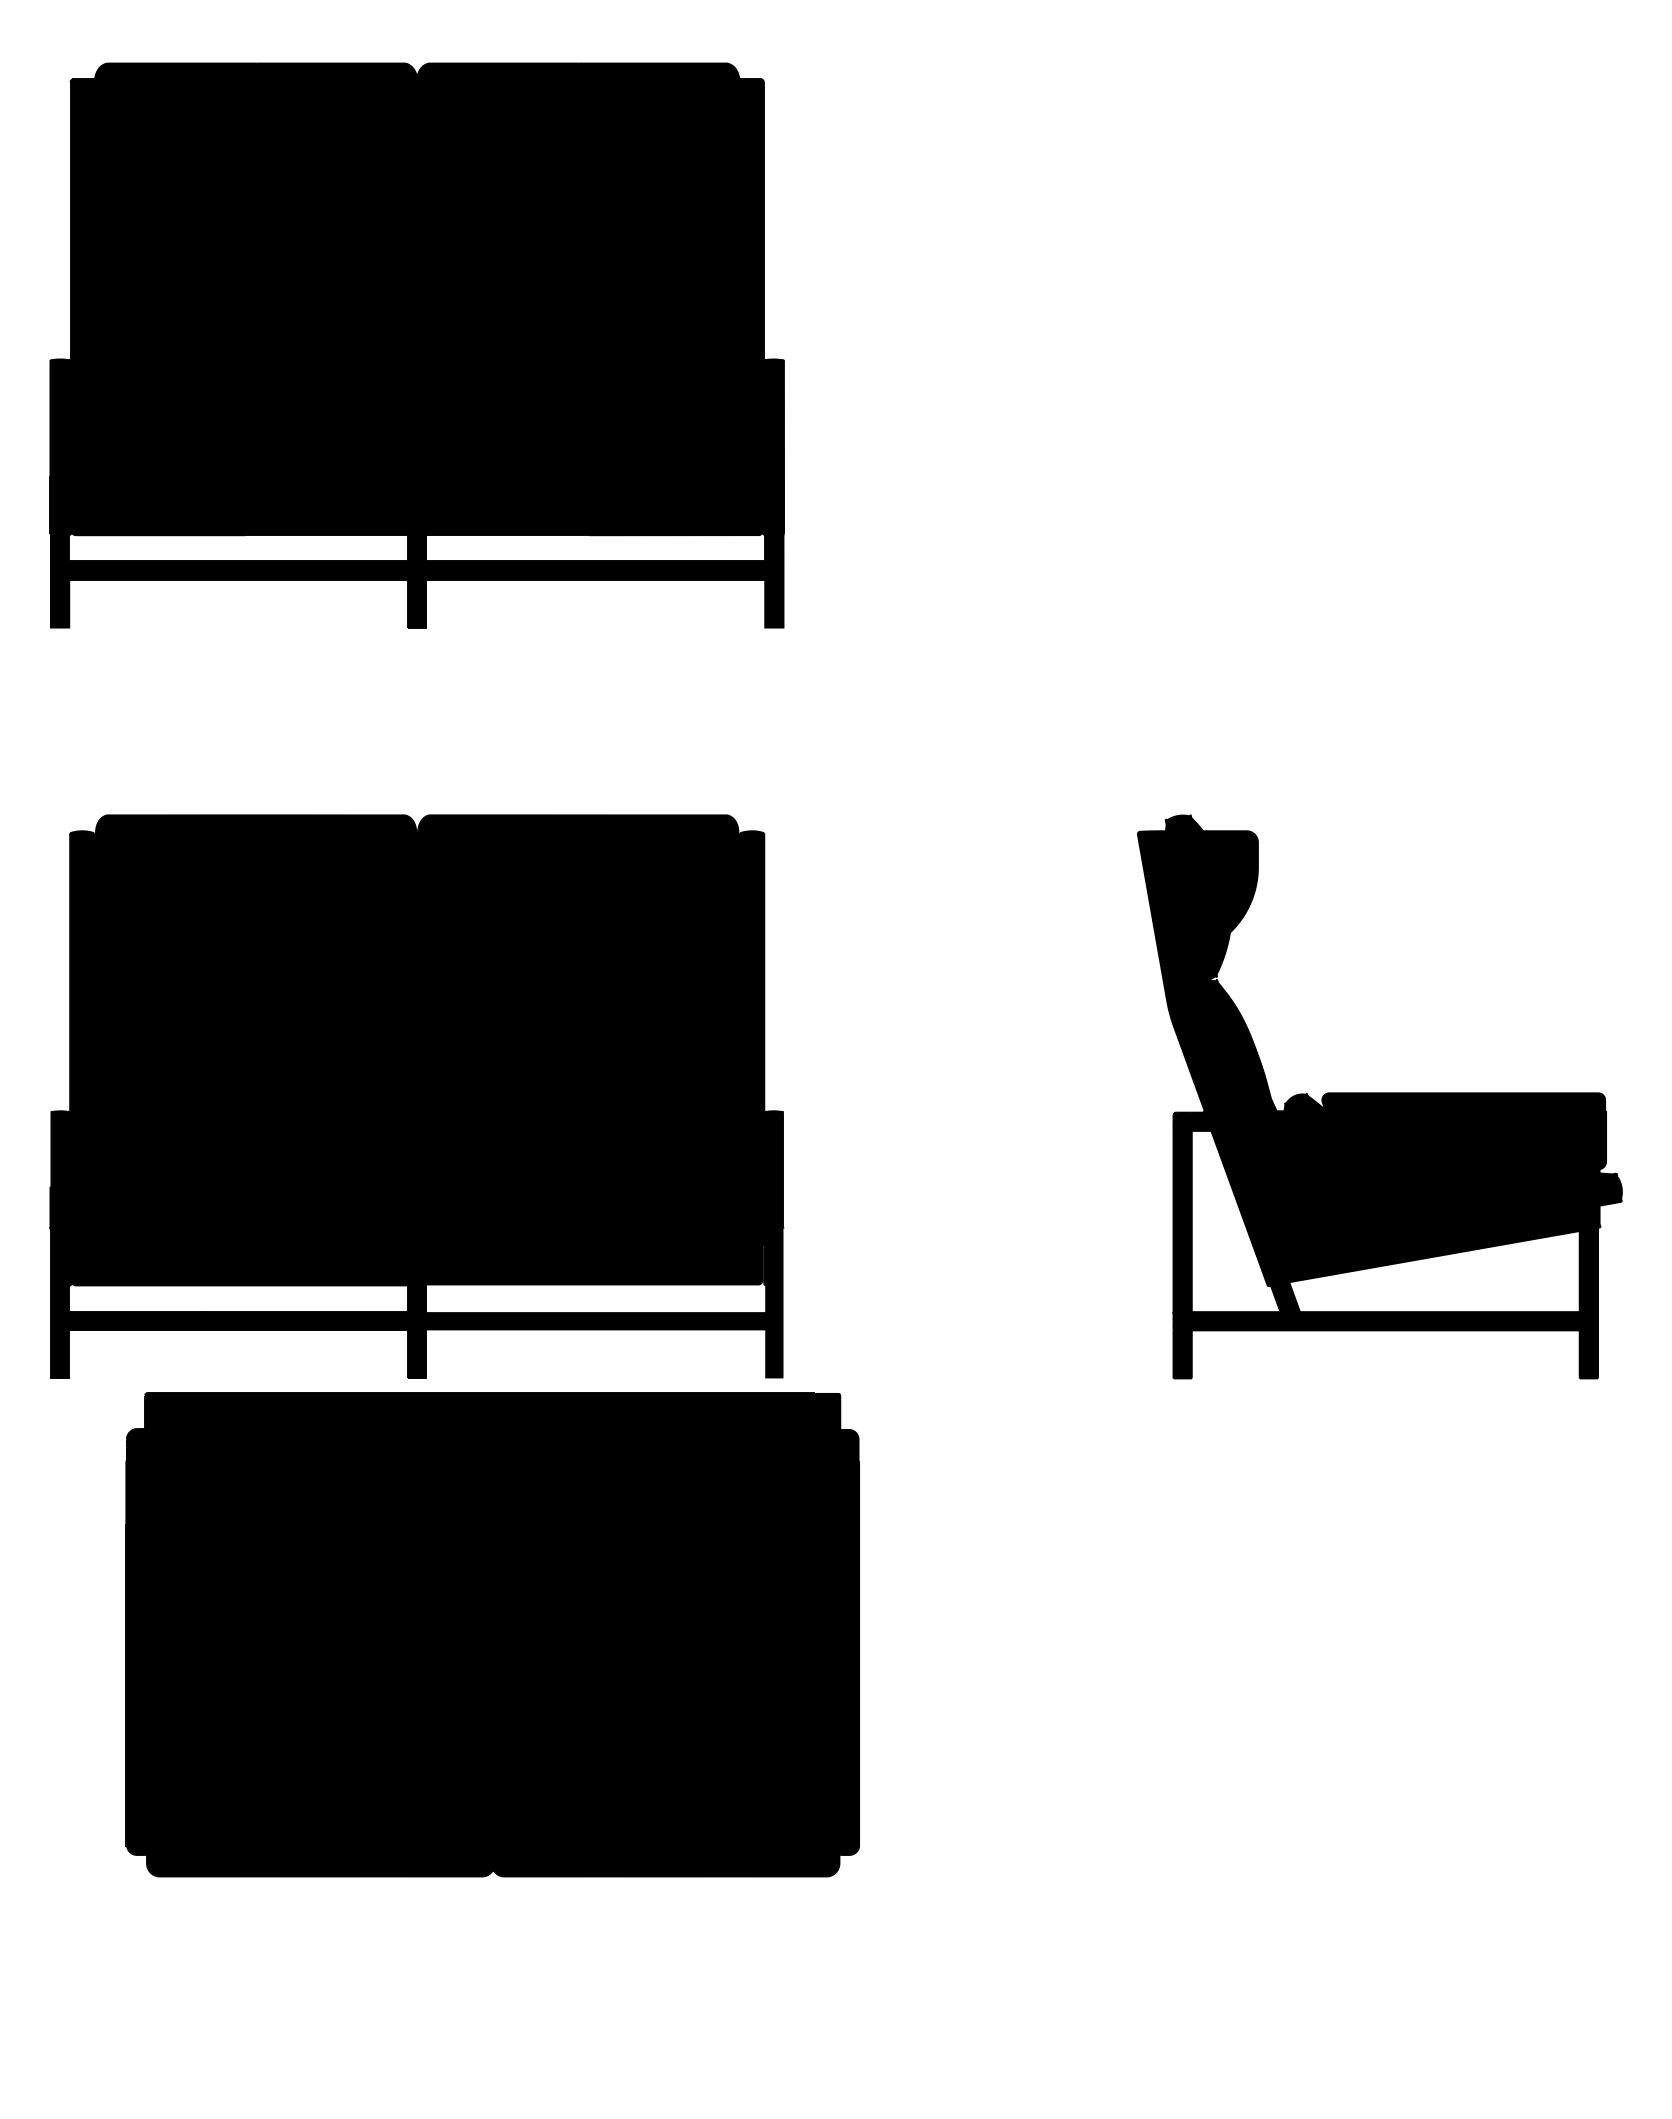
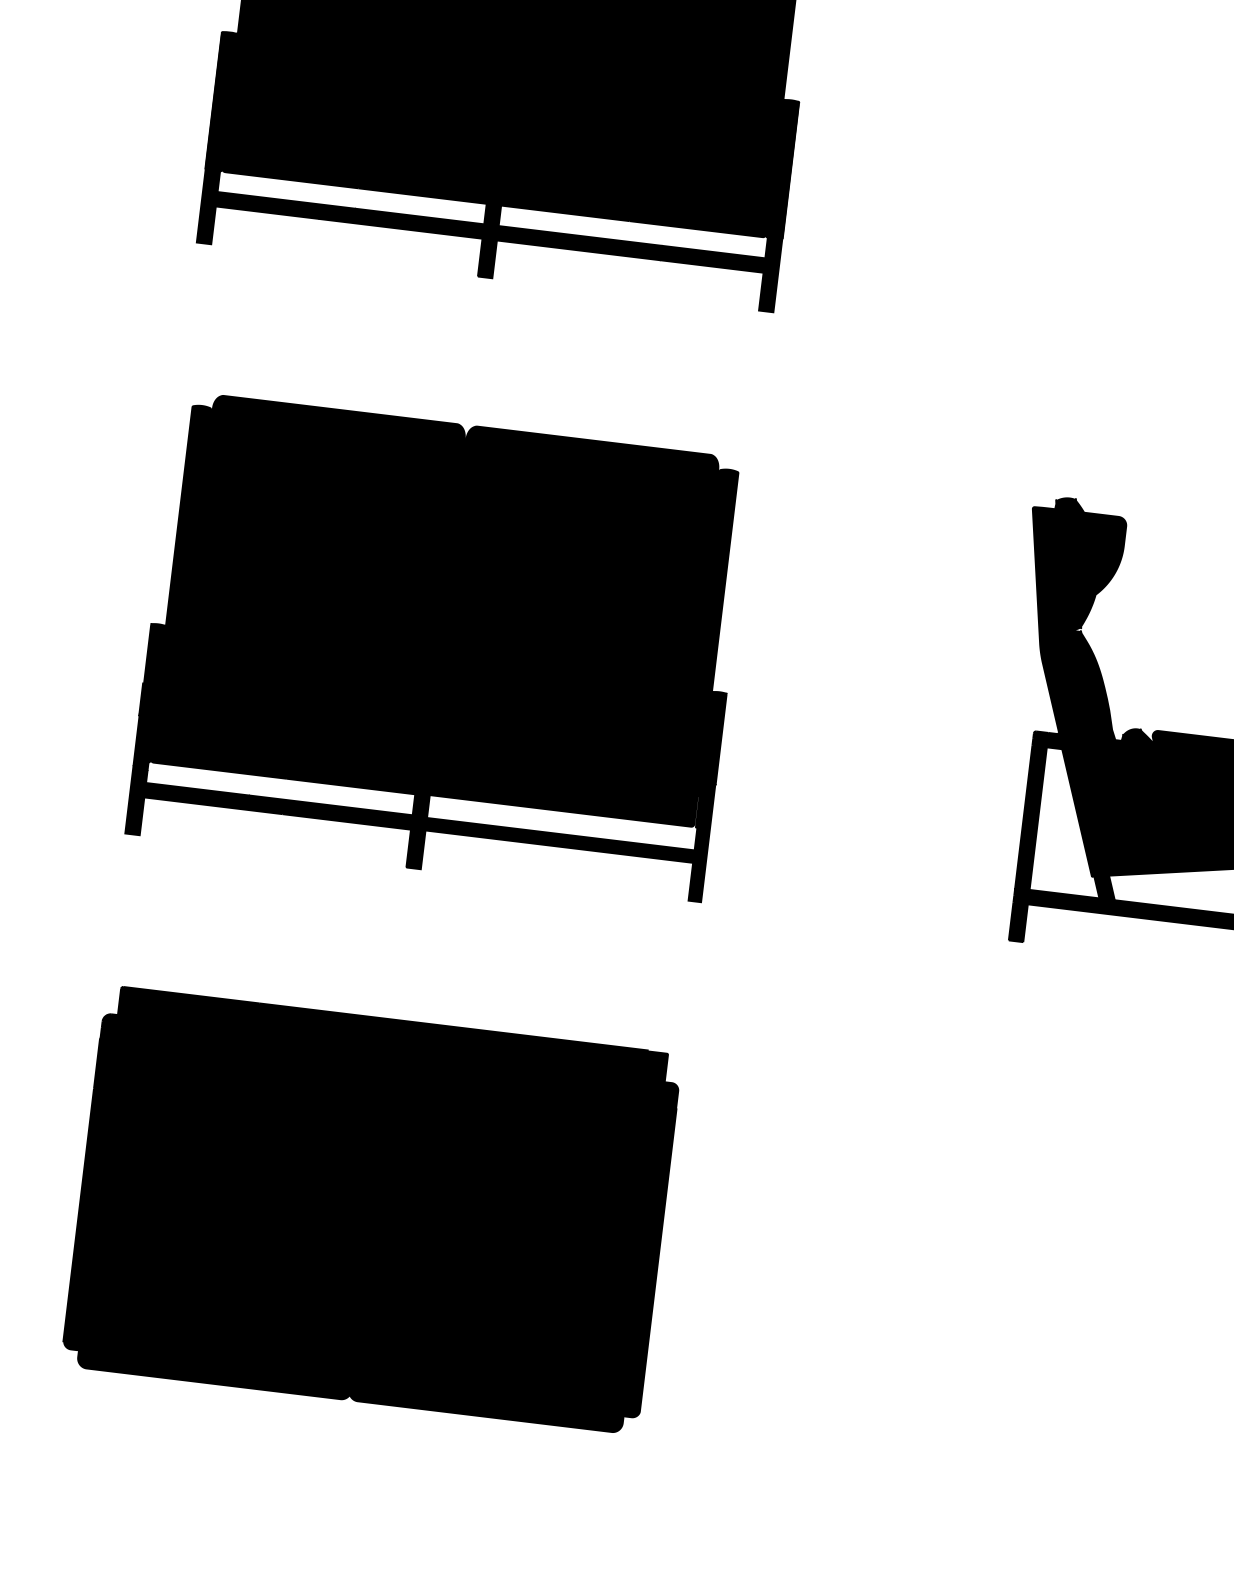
part: (492, 1634) -> (371, 1209), moved

